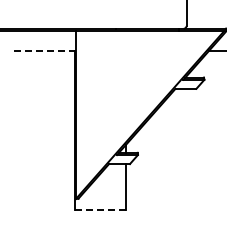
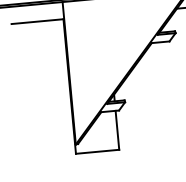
line: (44, 51) -> (37, 21), dashed -> solid
line: (100, 209) -> (97, 151), dashed -> solid

